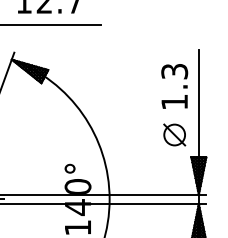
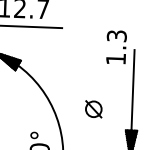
text: (174, 86) -> (116, 47), moved
part: (174, 134) -> (93, 108), moved

